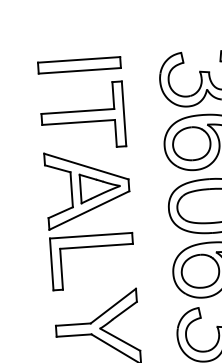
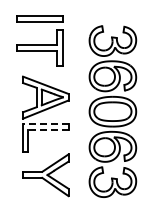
part: (81, 103) -> (39, 40), moved
line: (90, 235) -> (45, 123), solid -> dashed
line: (94, 246) -> (47, 129), solid -> dashed

